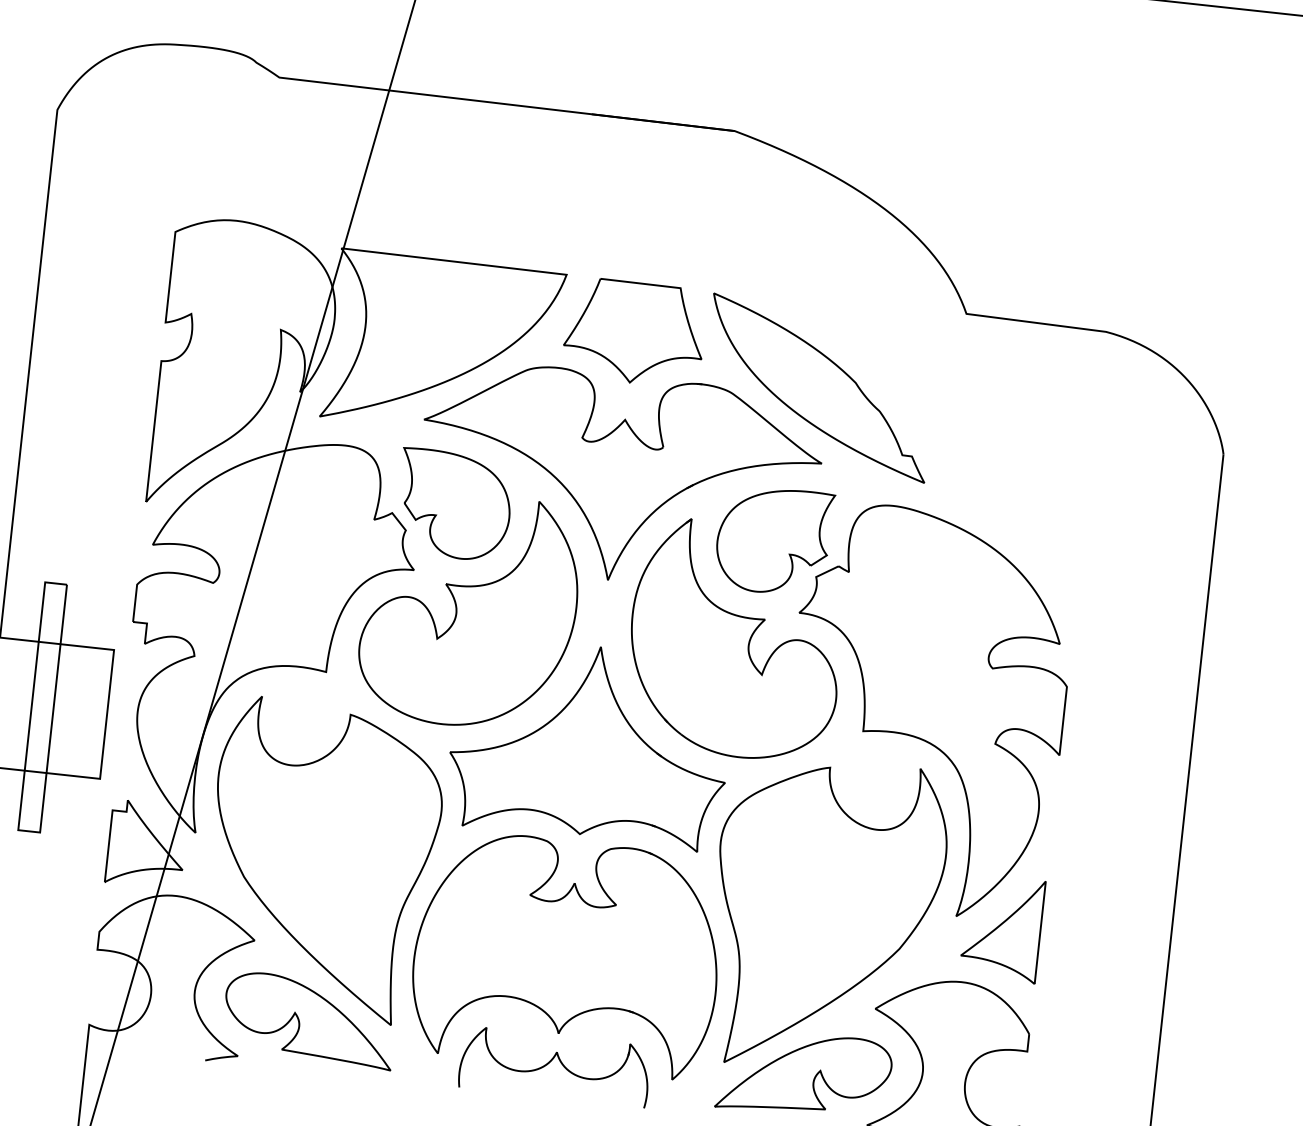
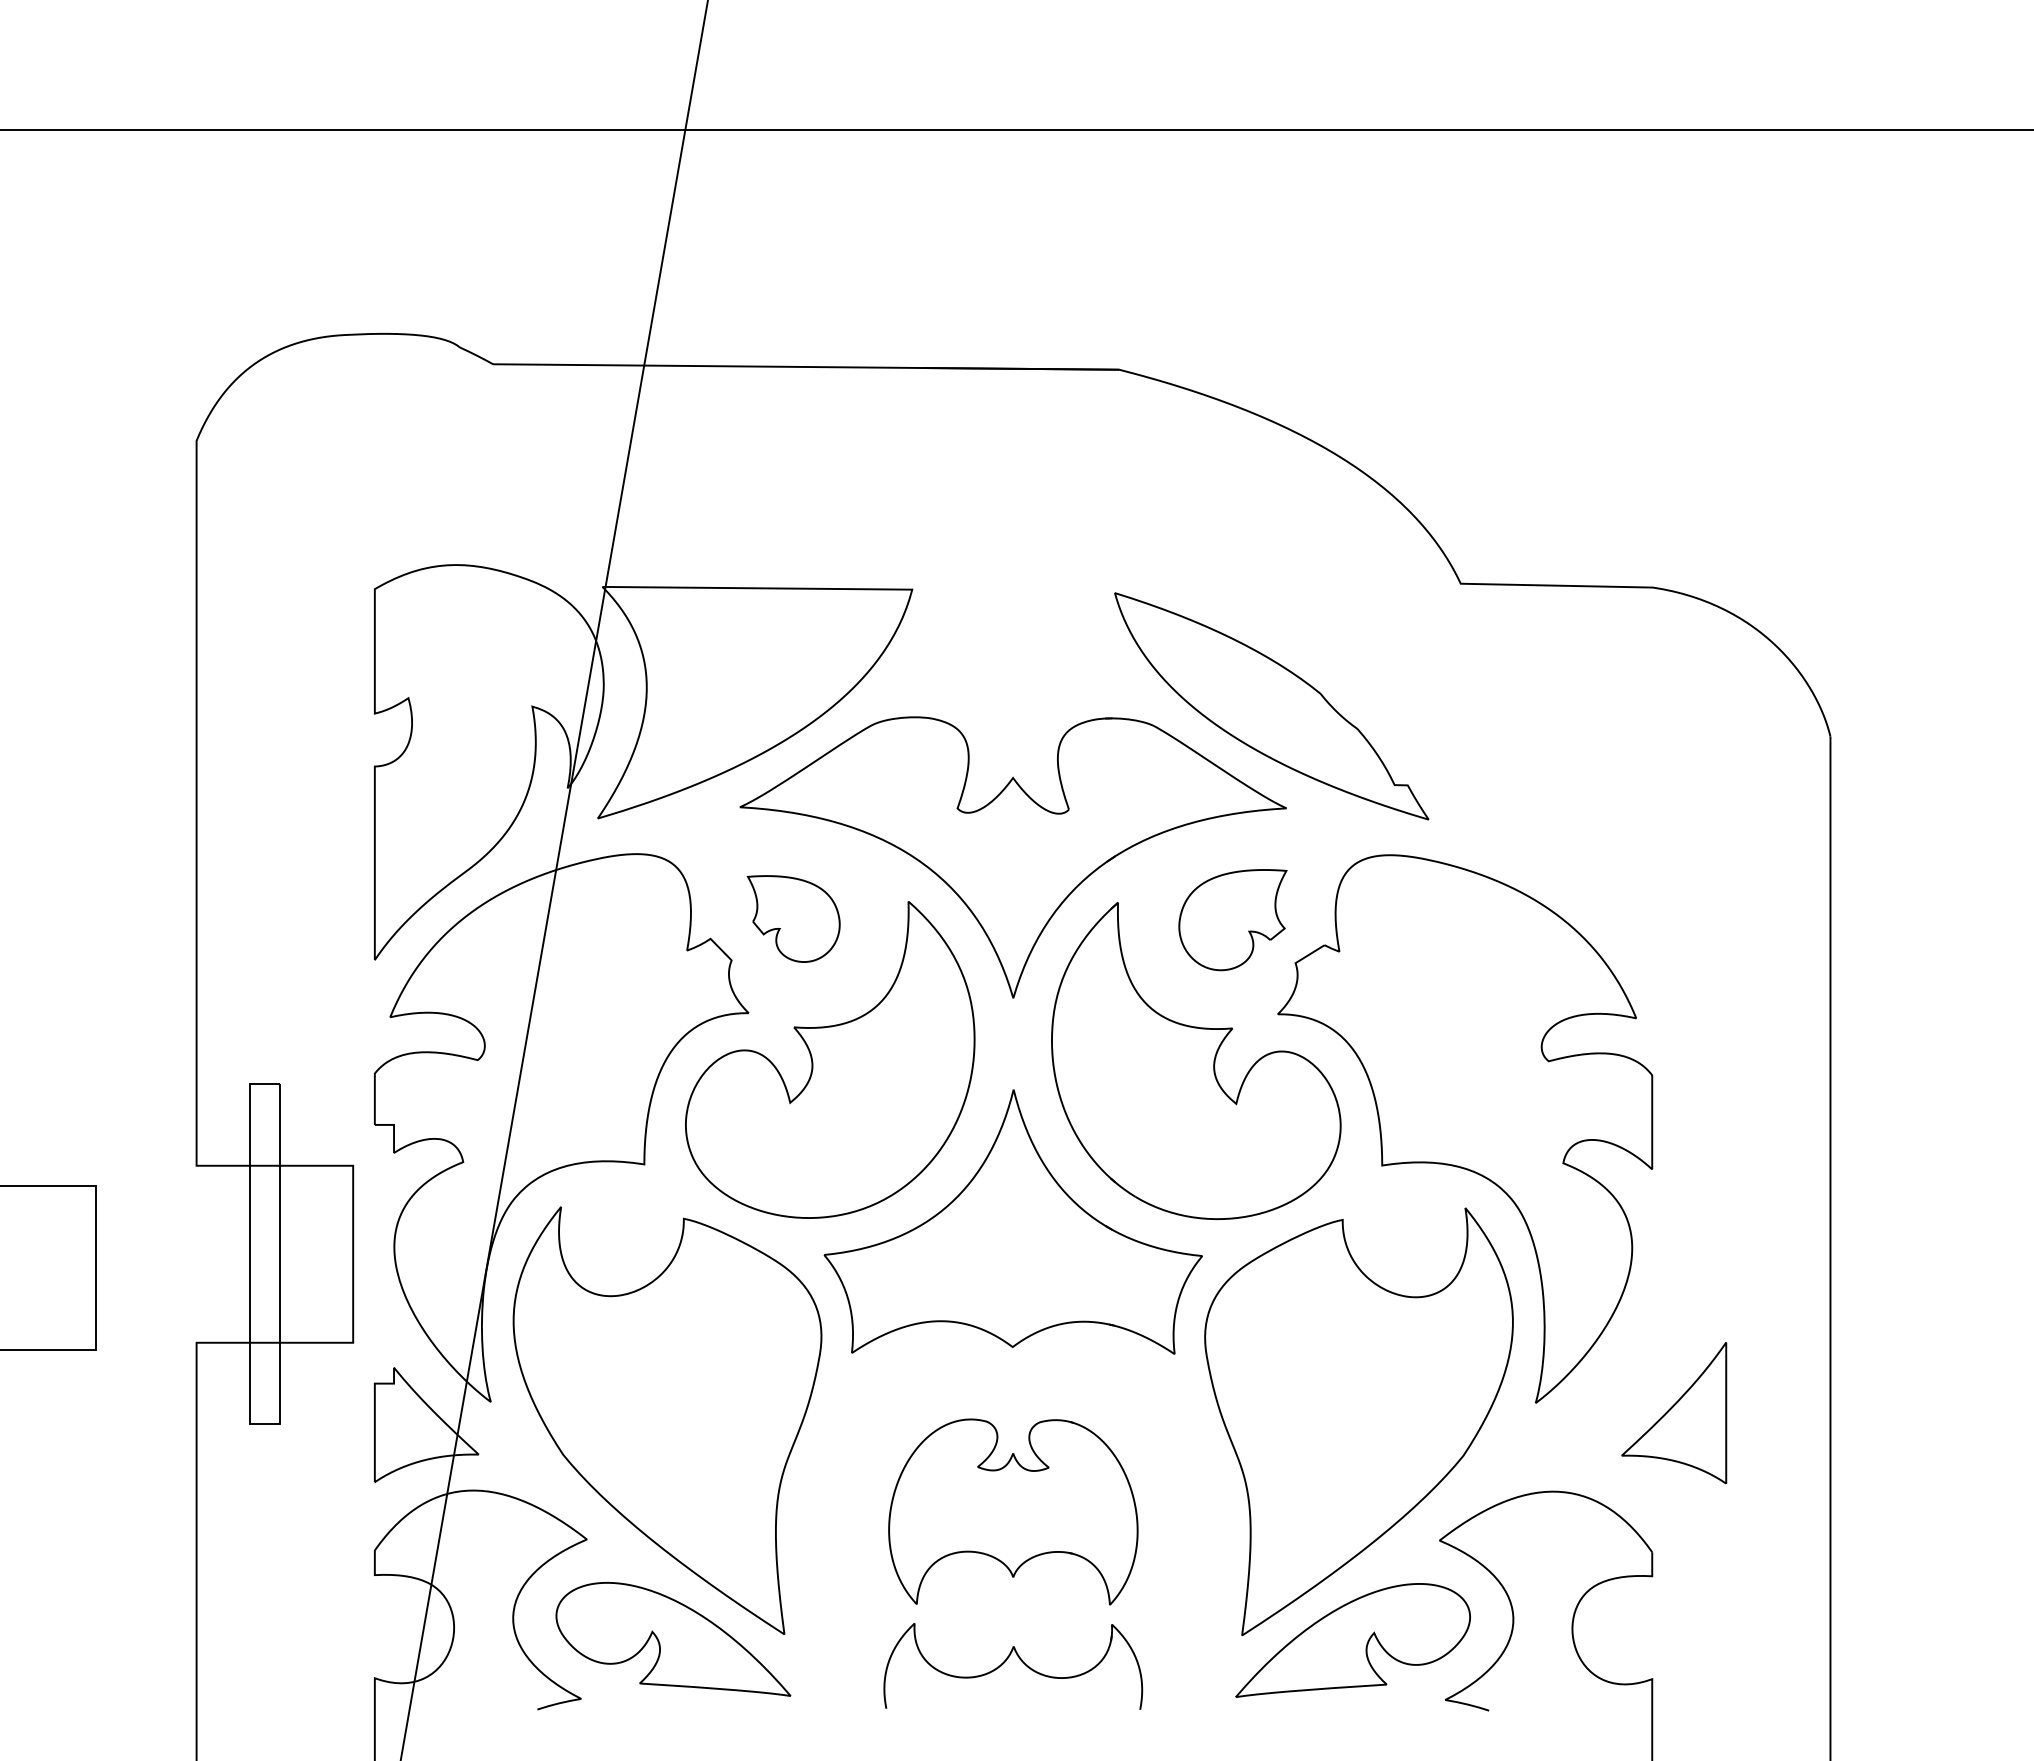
part: (634, 332) -> (1013, 658), removed
part: (454, 504) -> (793, 918), size x0.6
part: (773, 540) -> (1232, 919), size x0.7
part: (1002, 929) -> (1674, 1413), moved
part: (567, 953) -> (1013, 1511), size x0.6

